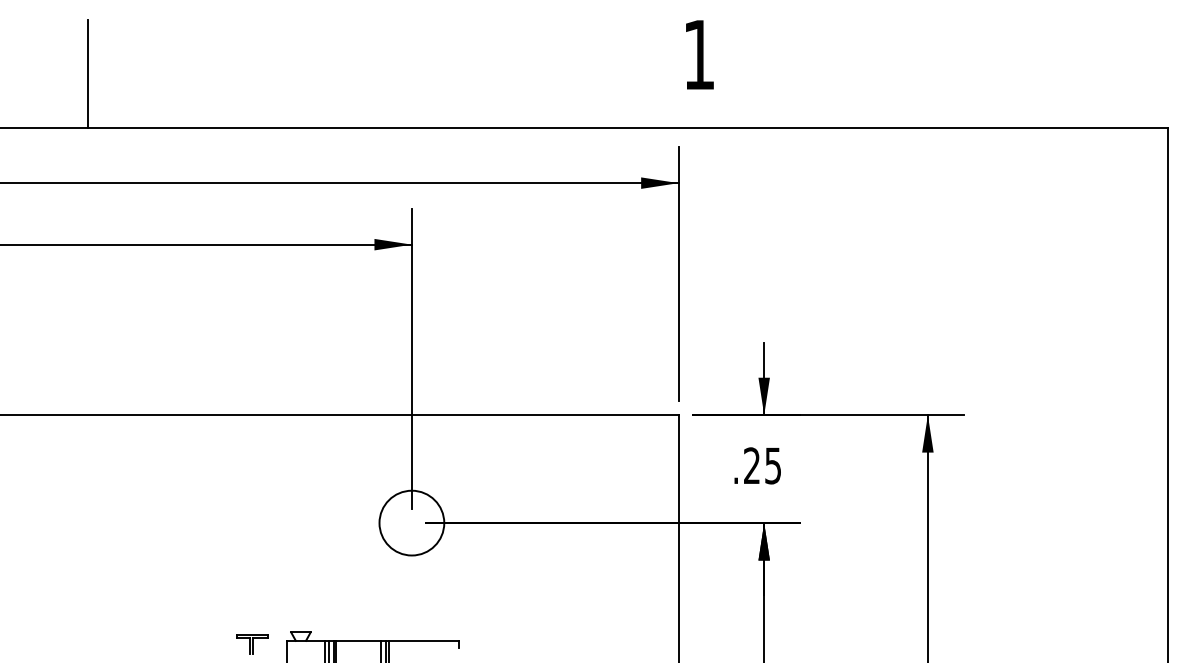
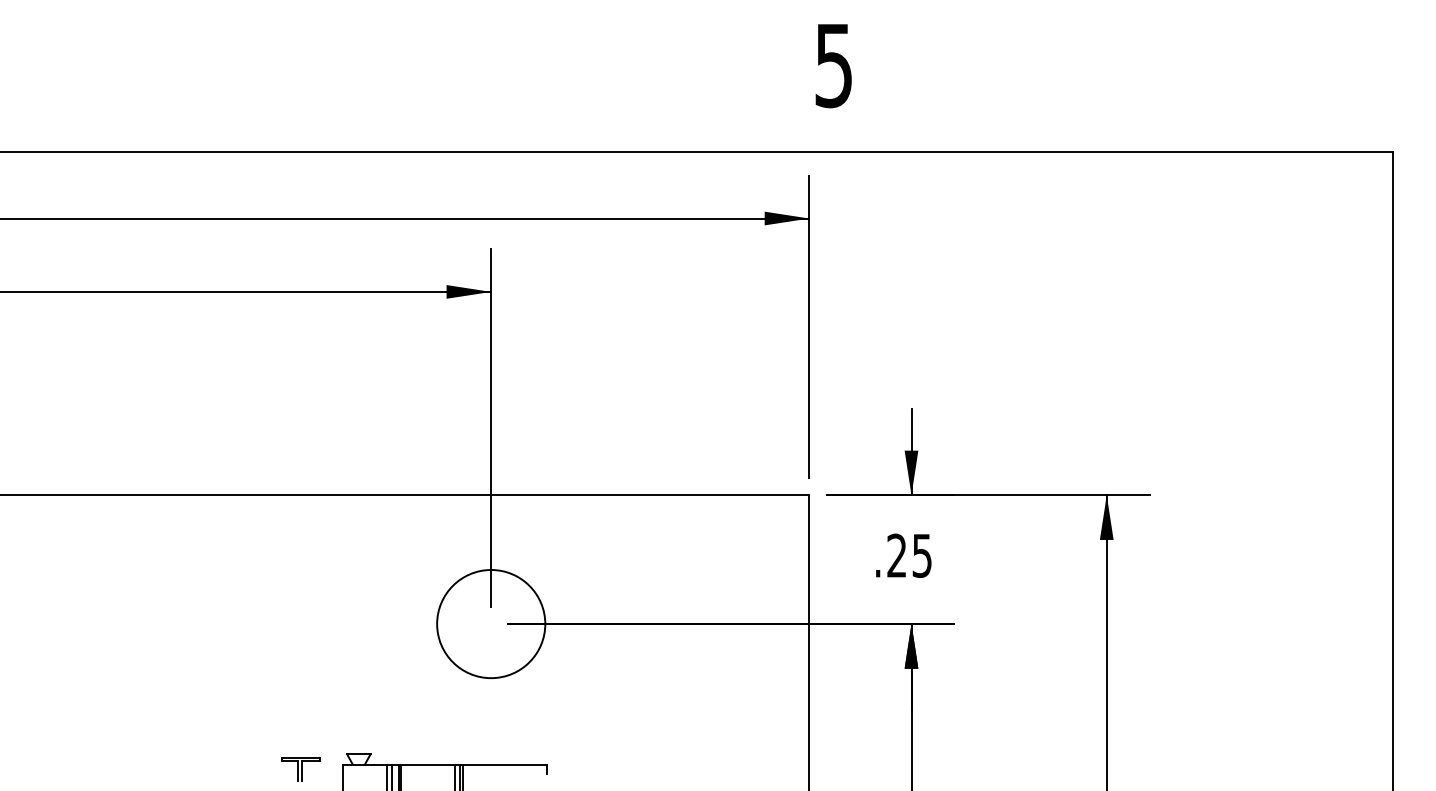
text: (699, 55) -> (834, 66), 1 -> 5
line: (88, 73) -> (105, 87), removed
circle: (411, 522) -> (490, 623), size x1.4

